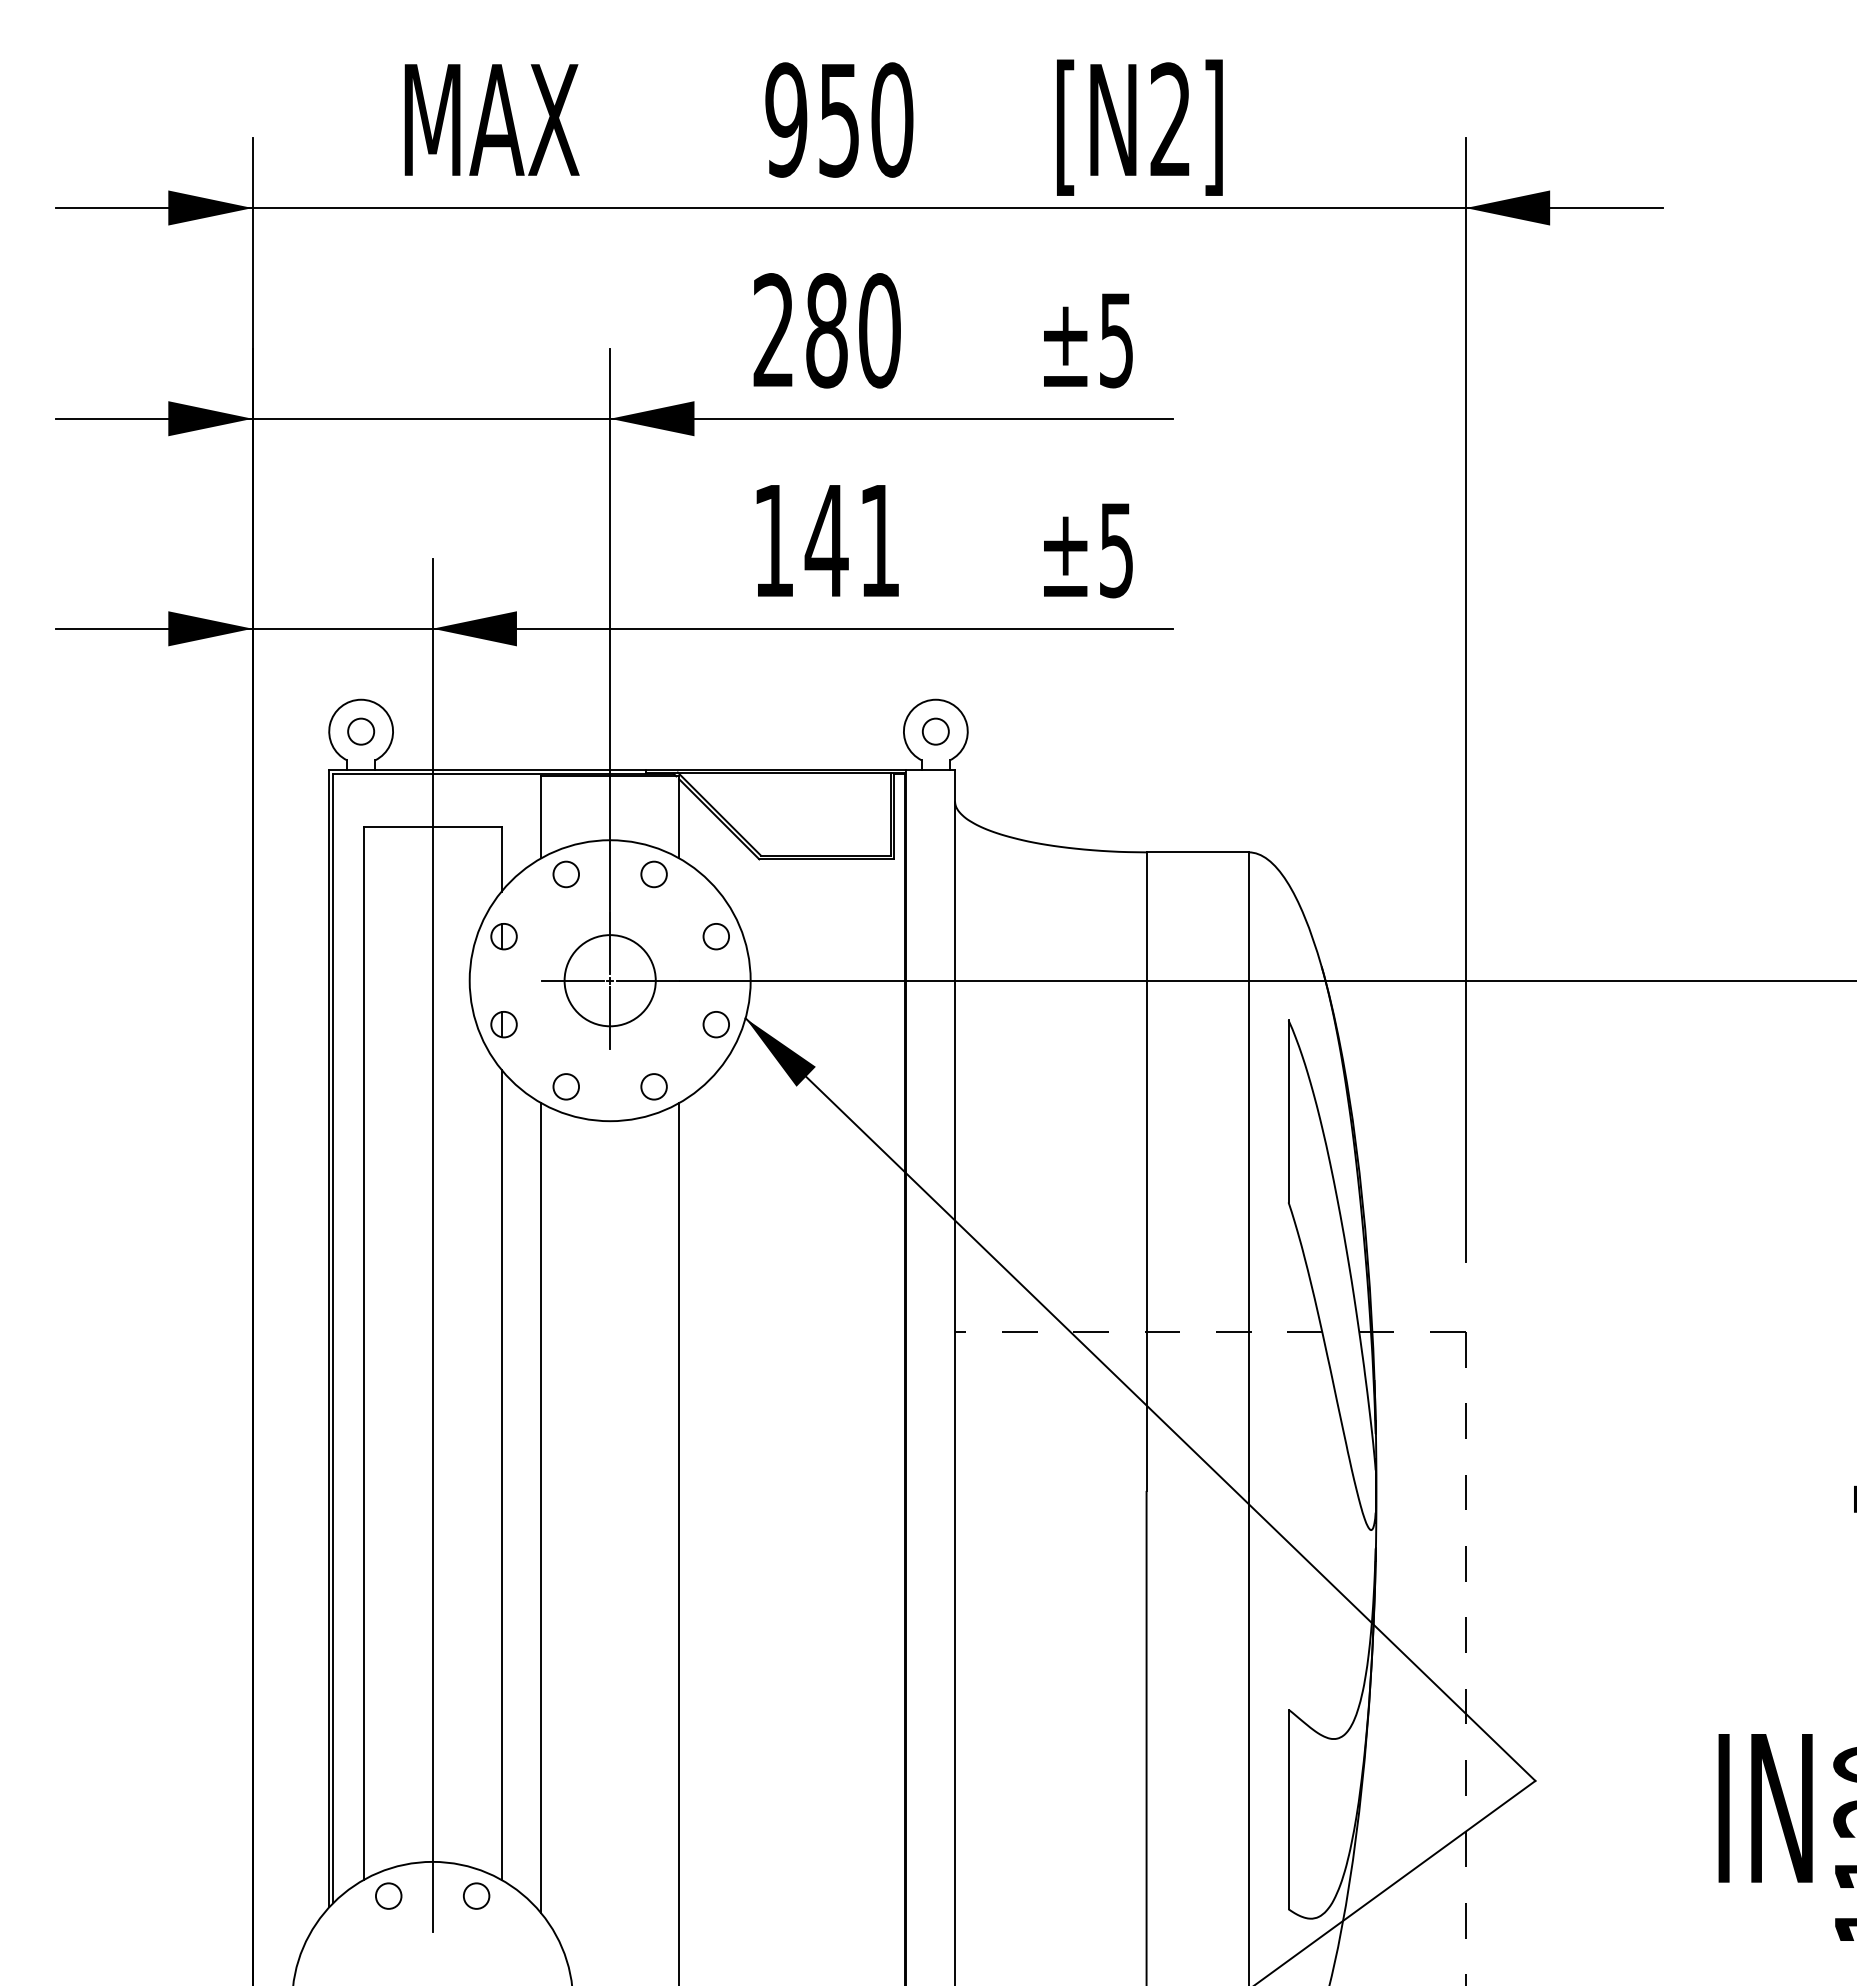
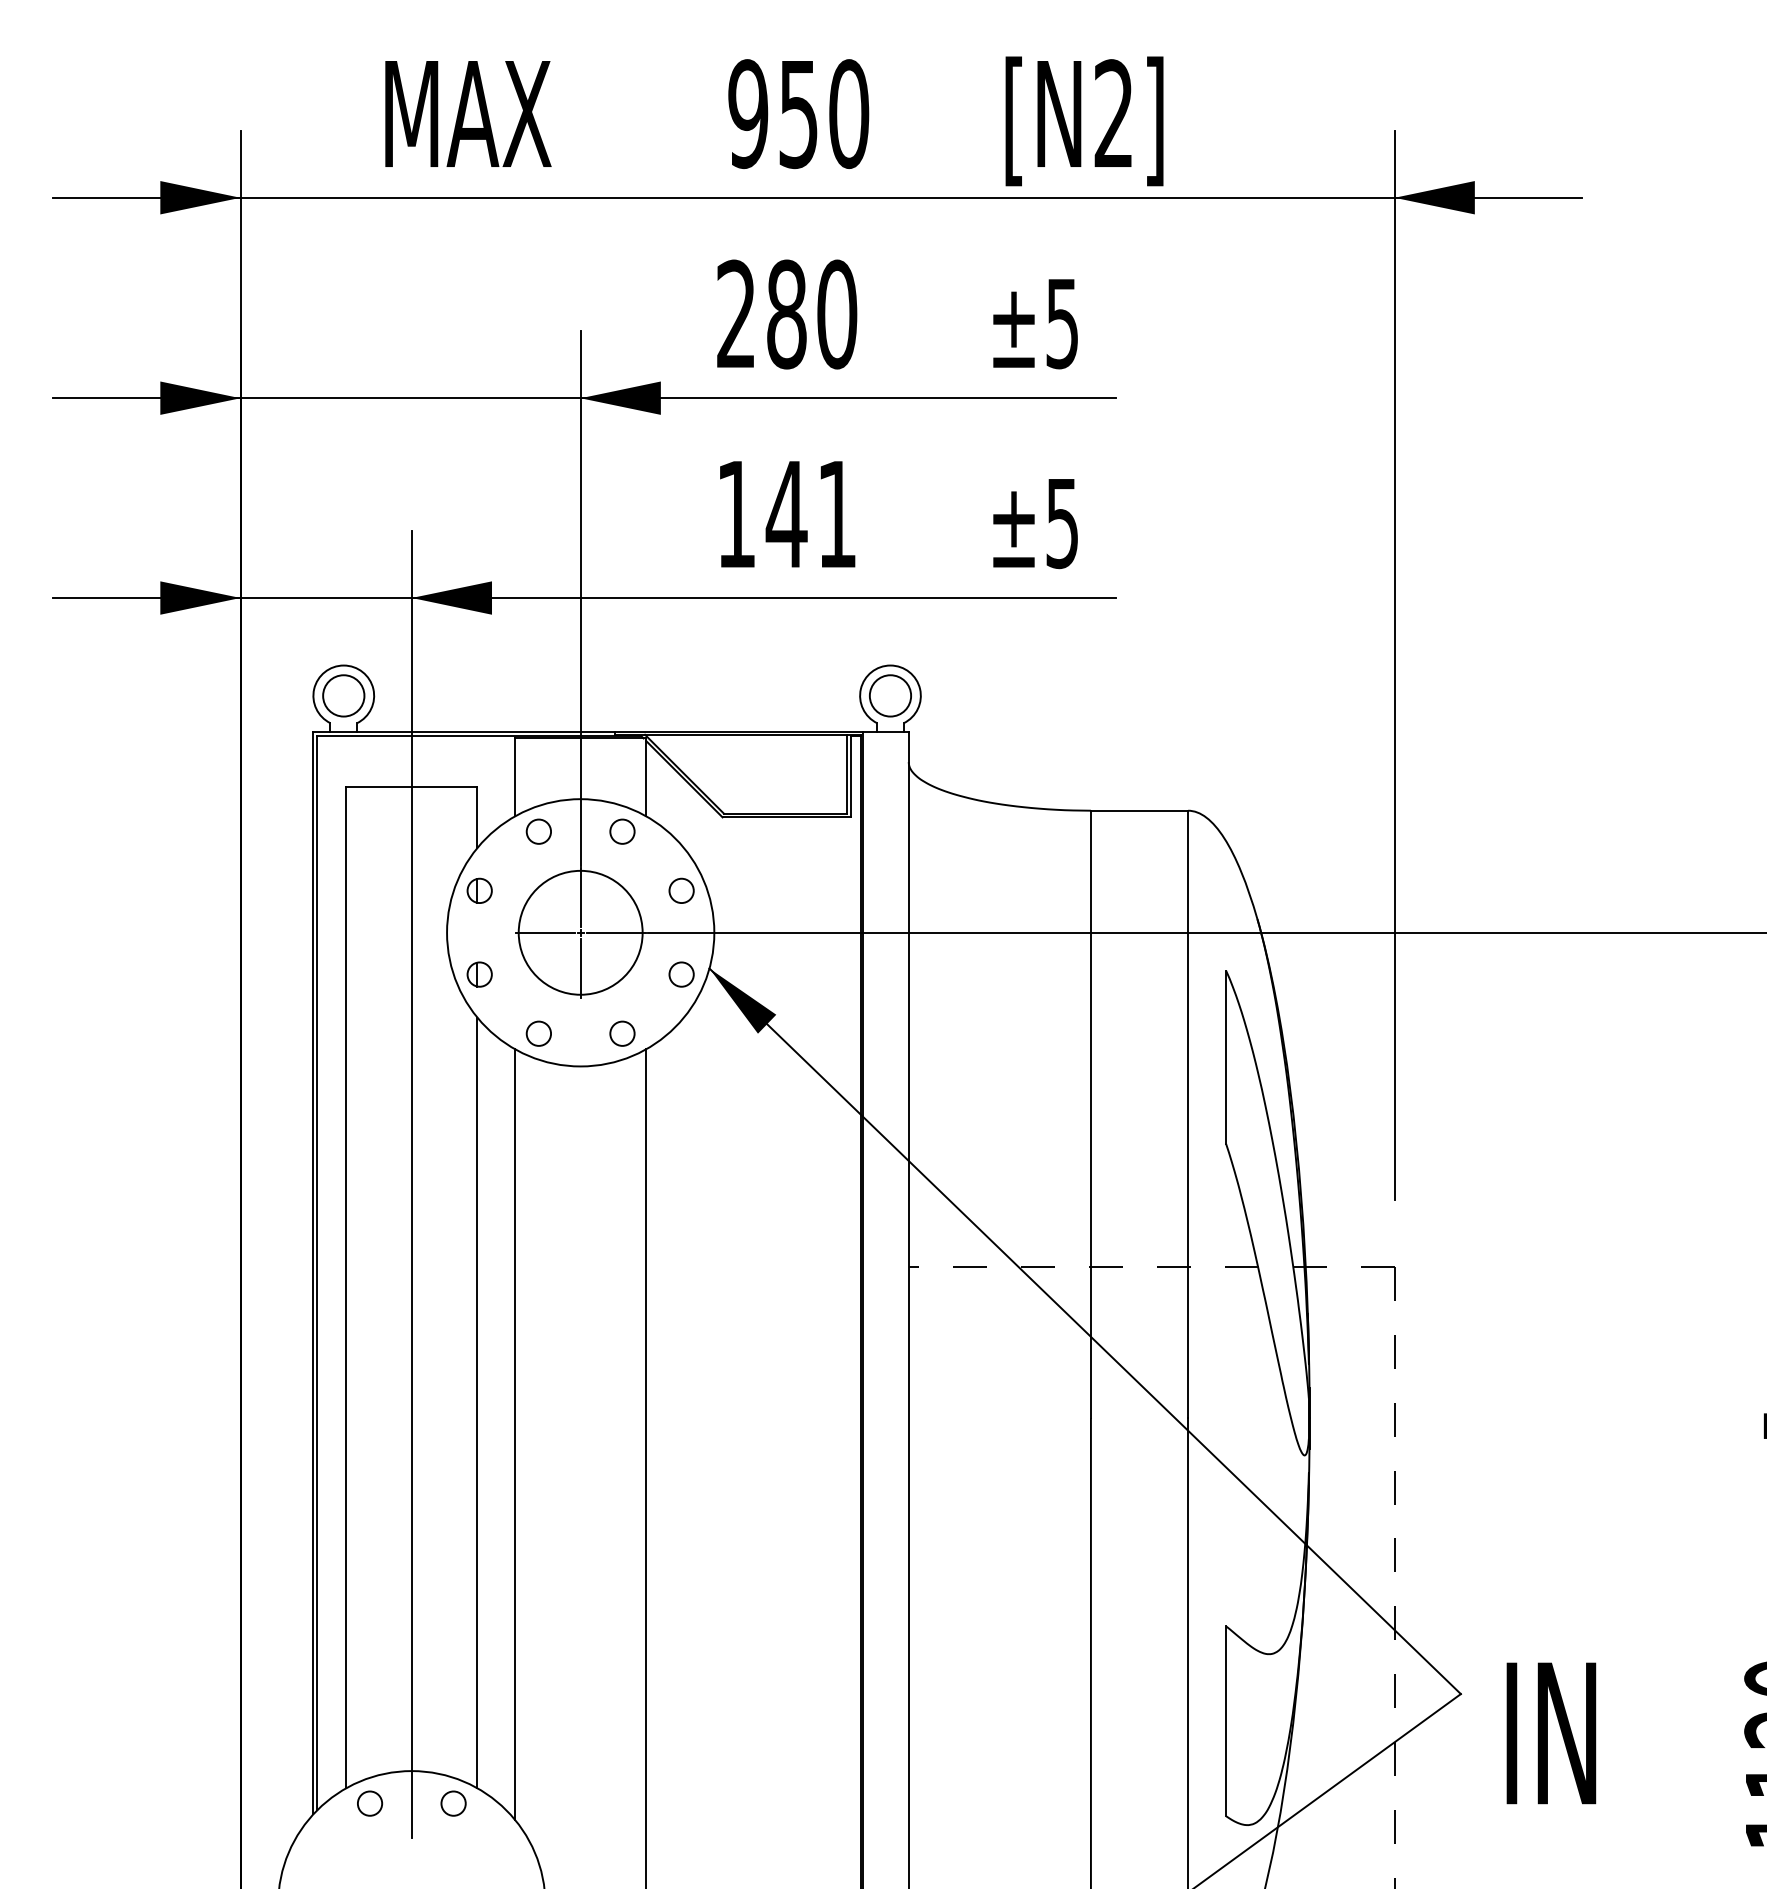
circle: (360, 731) -> (343, 695), size x1.67
circle: (935, 731) -> (890, 695), size x1.67
circle: (610, 980) -> (580, 932), size x1.43
text: (1765, 1808) -> (1551, 1733), moved

